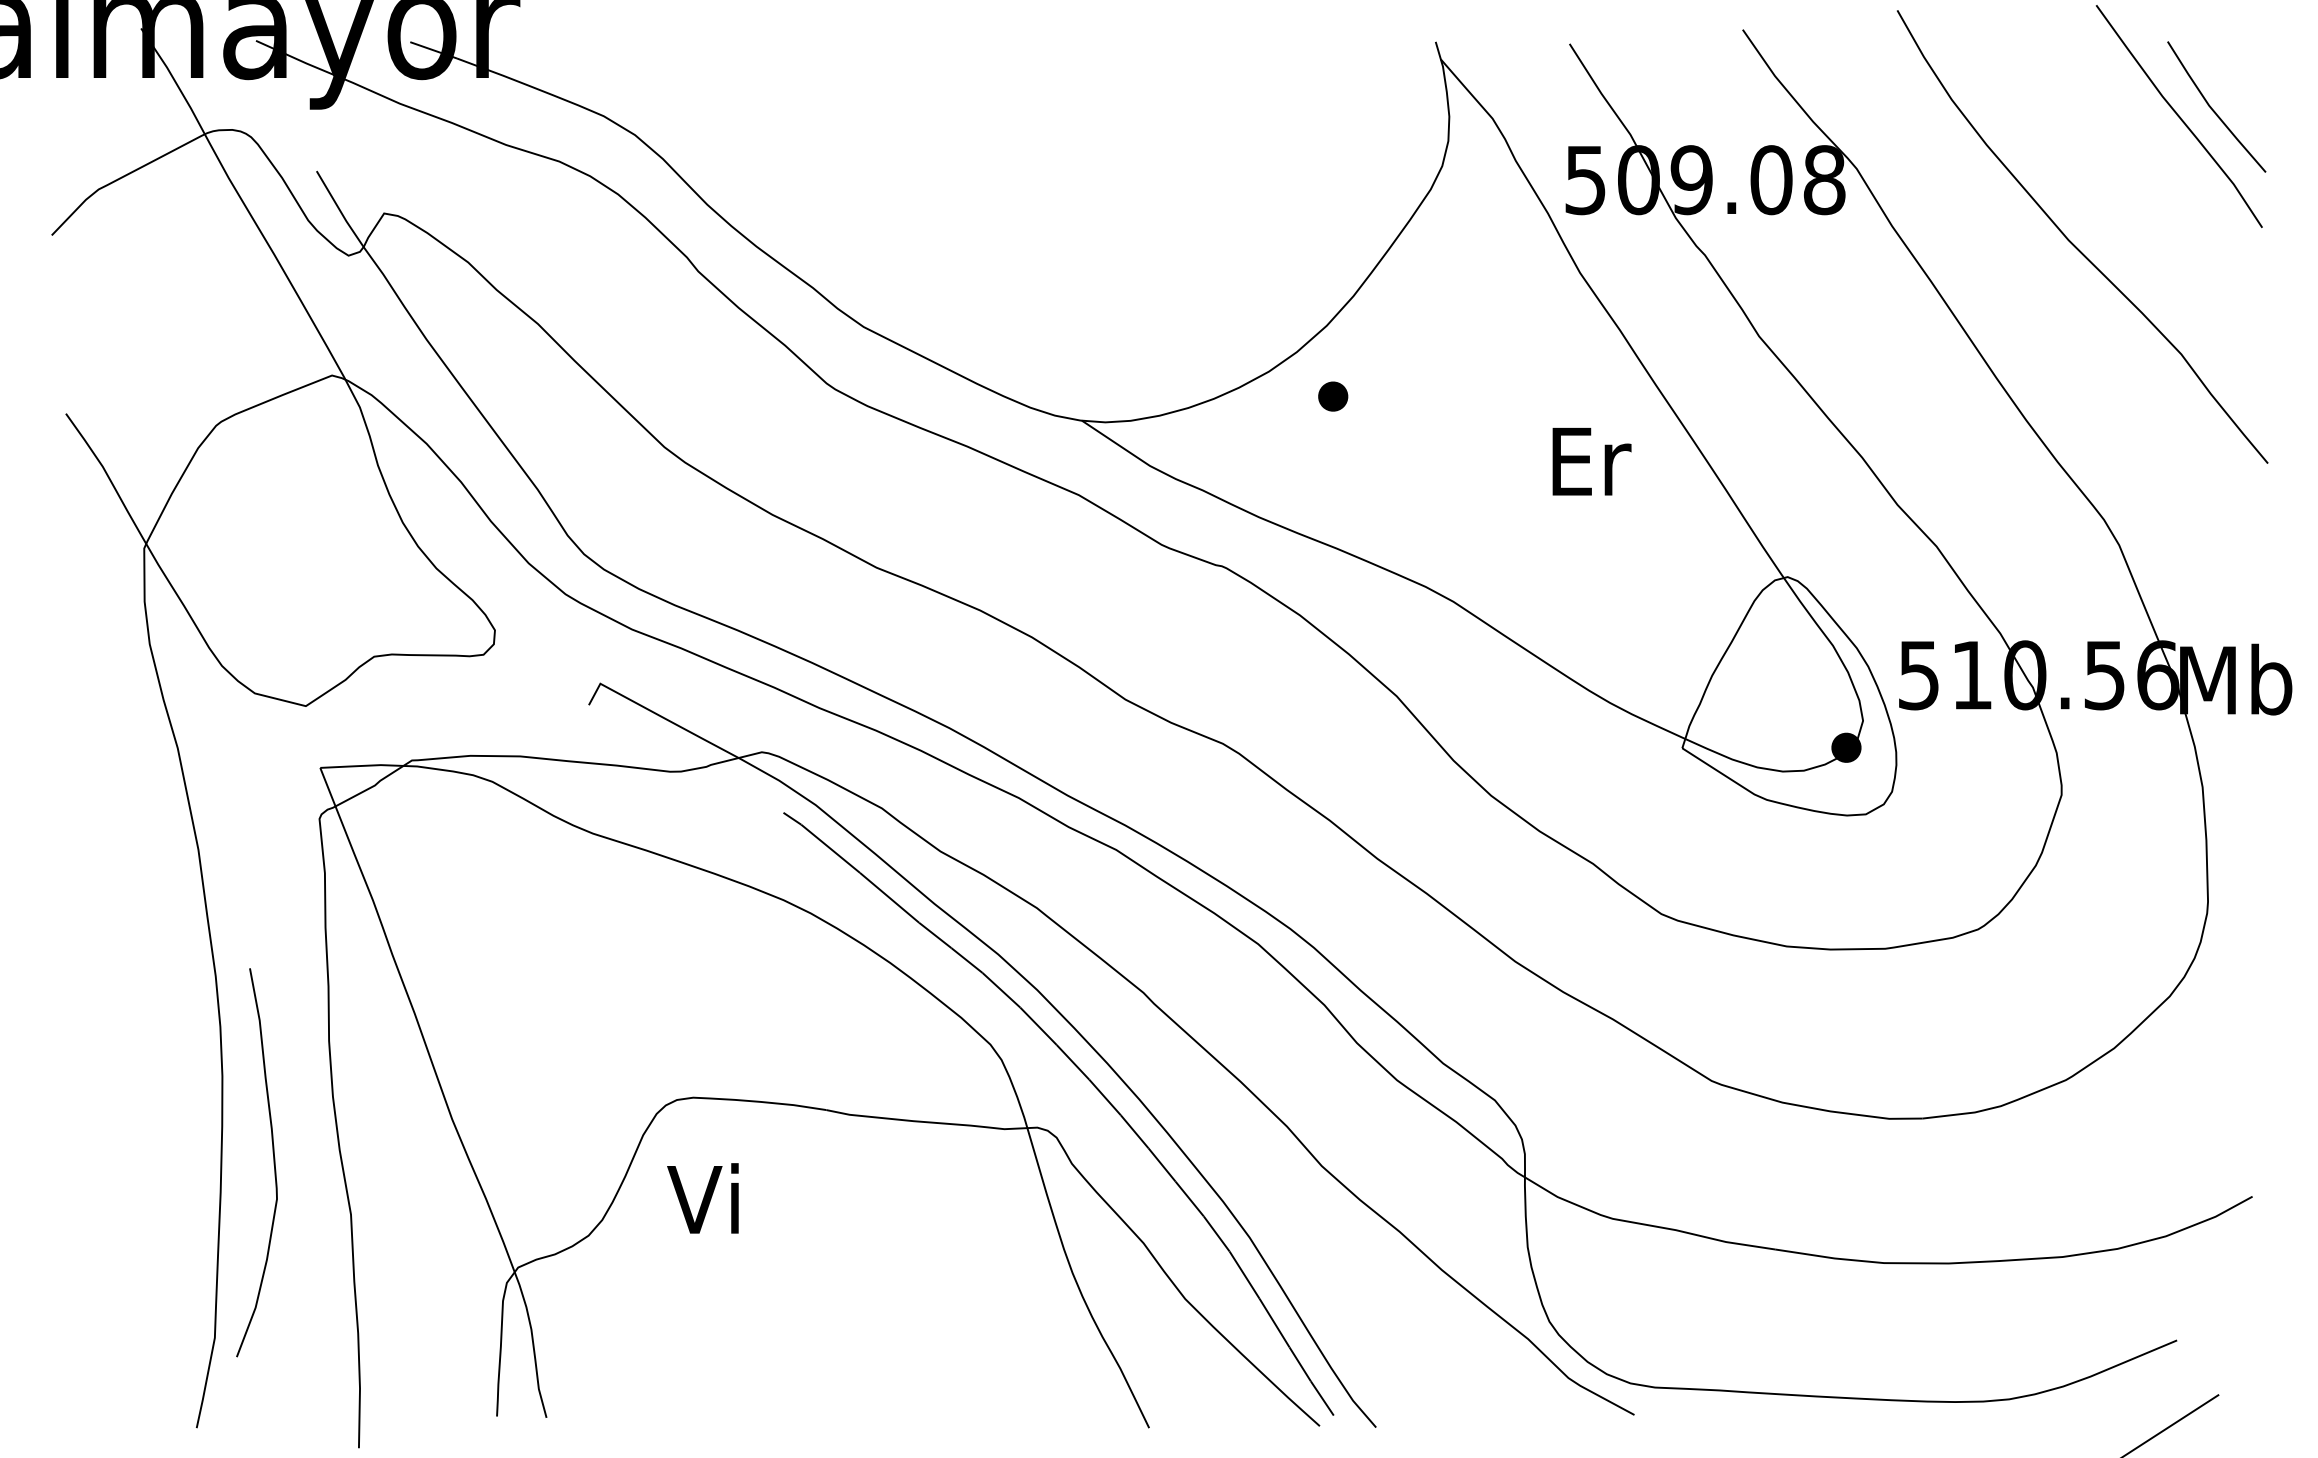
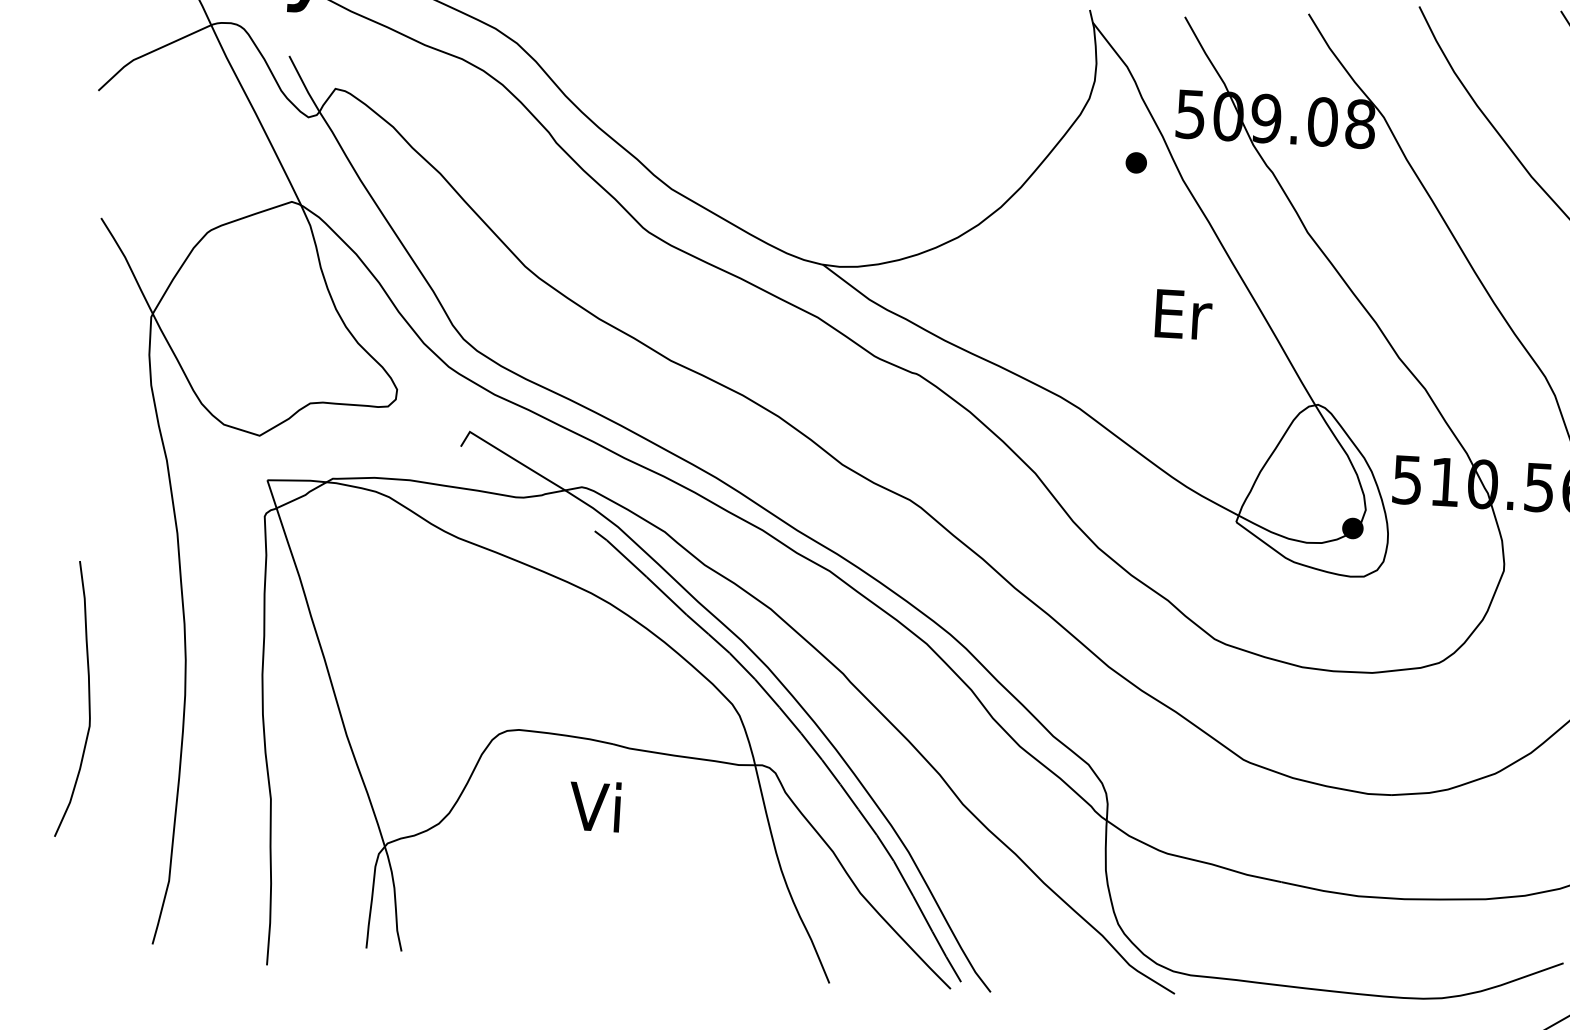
part: (1333, 396) -> (1136, 162), moved
curve: (273, 1162) -> (88, 699), moved
text: (702, 1198) -> (594, 806), moved

